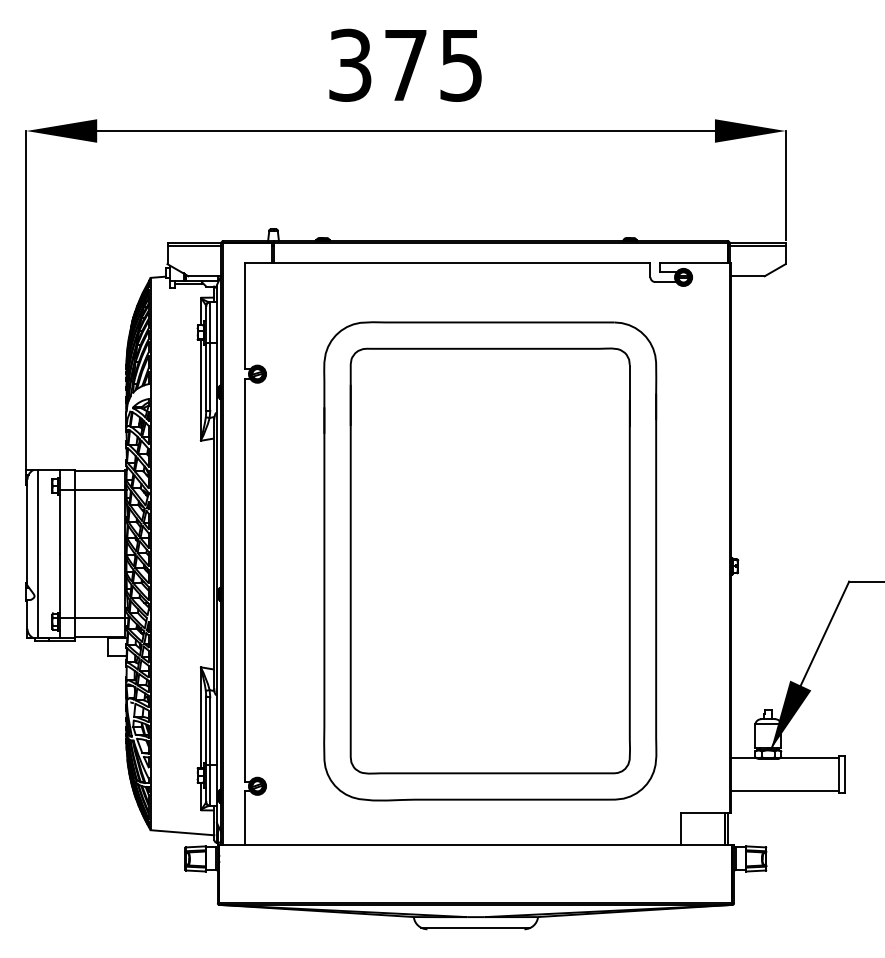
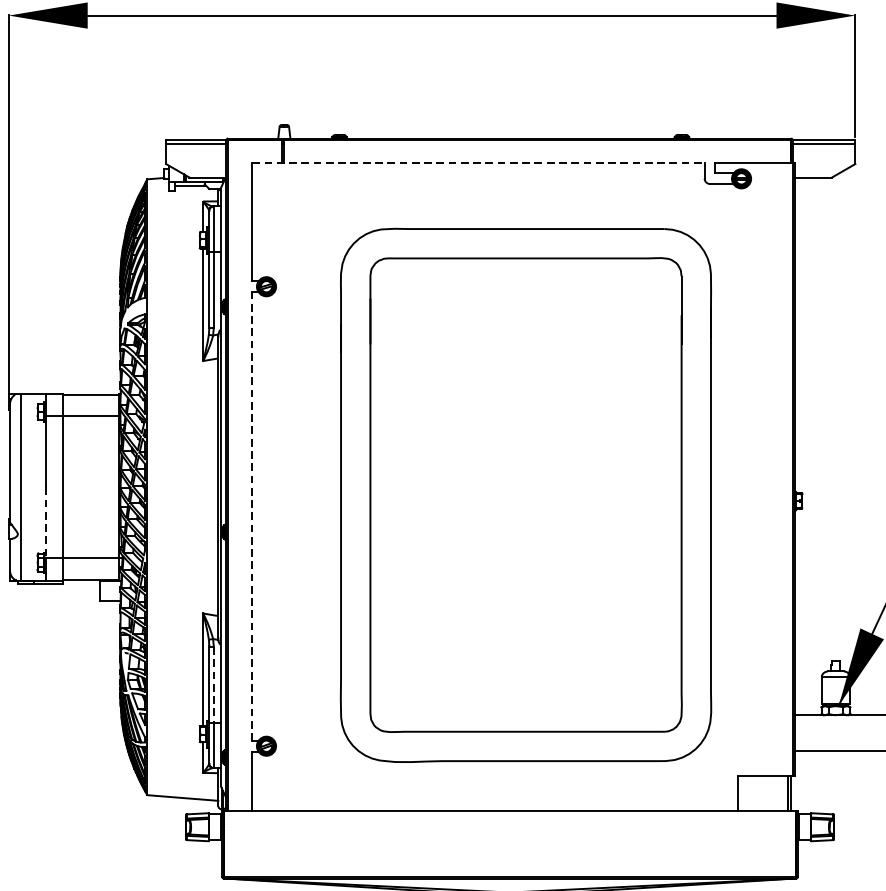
line: (447, 263) -> (478, 163), solid -> dashed
line: (244, 579) -> (251, 515), solid -> dashed
line: (59, 585) -> (45, 522), solid -> dashed
line: (210, 731) -> (214, 685), solid -> dashed

